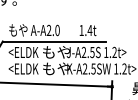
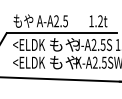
text: (57, 29) -> (65, 20), A-A2.0 -> A-A2.5
text: (89, 29) -> (99, 20), 1.4t -> 1.2t

